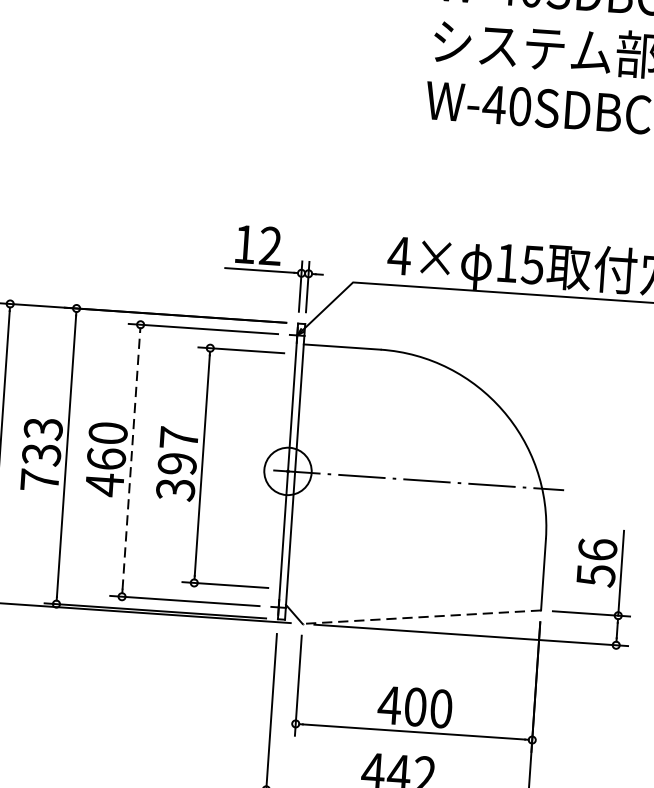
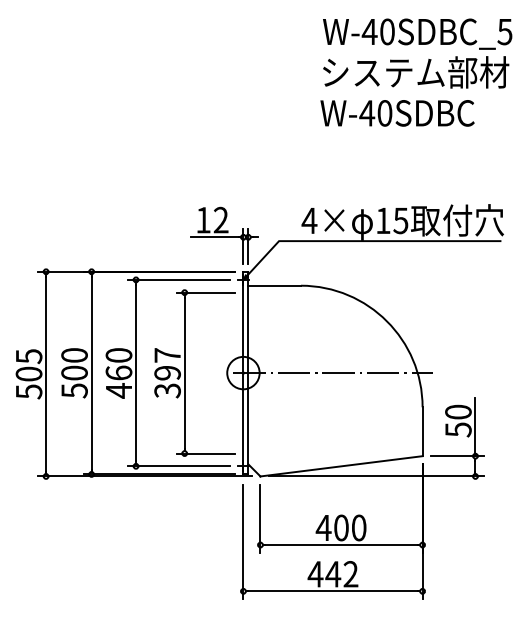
text: (41, 455) -> (74, 373), 733 -> 500
line: (132, 459) -> (136, 372), dashed -> solid
text: (597, 548) -> (458, 411), 56 -> 50
line: (421, 617) -> (341, 466), dashed -> solid

